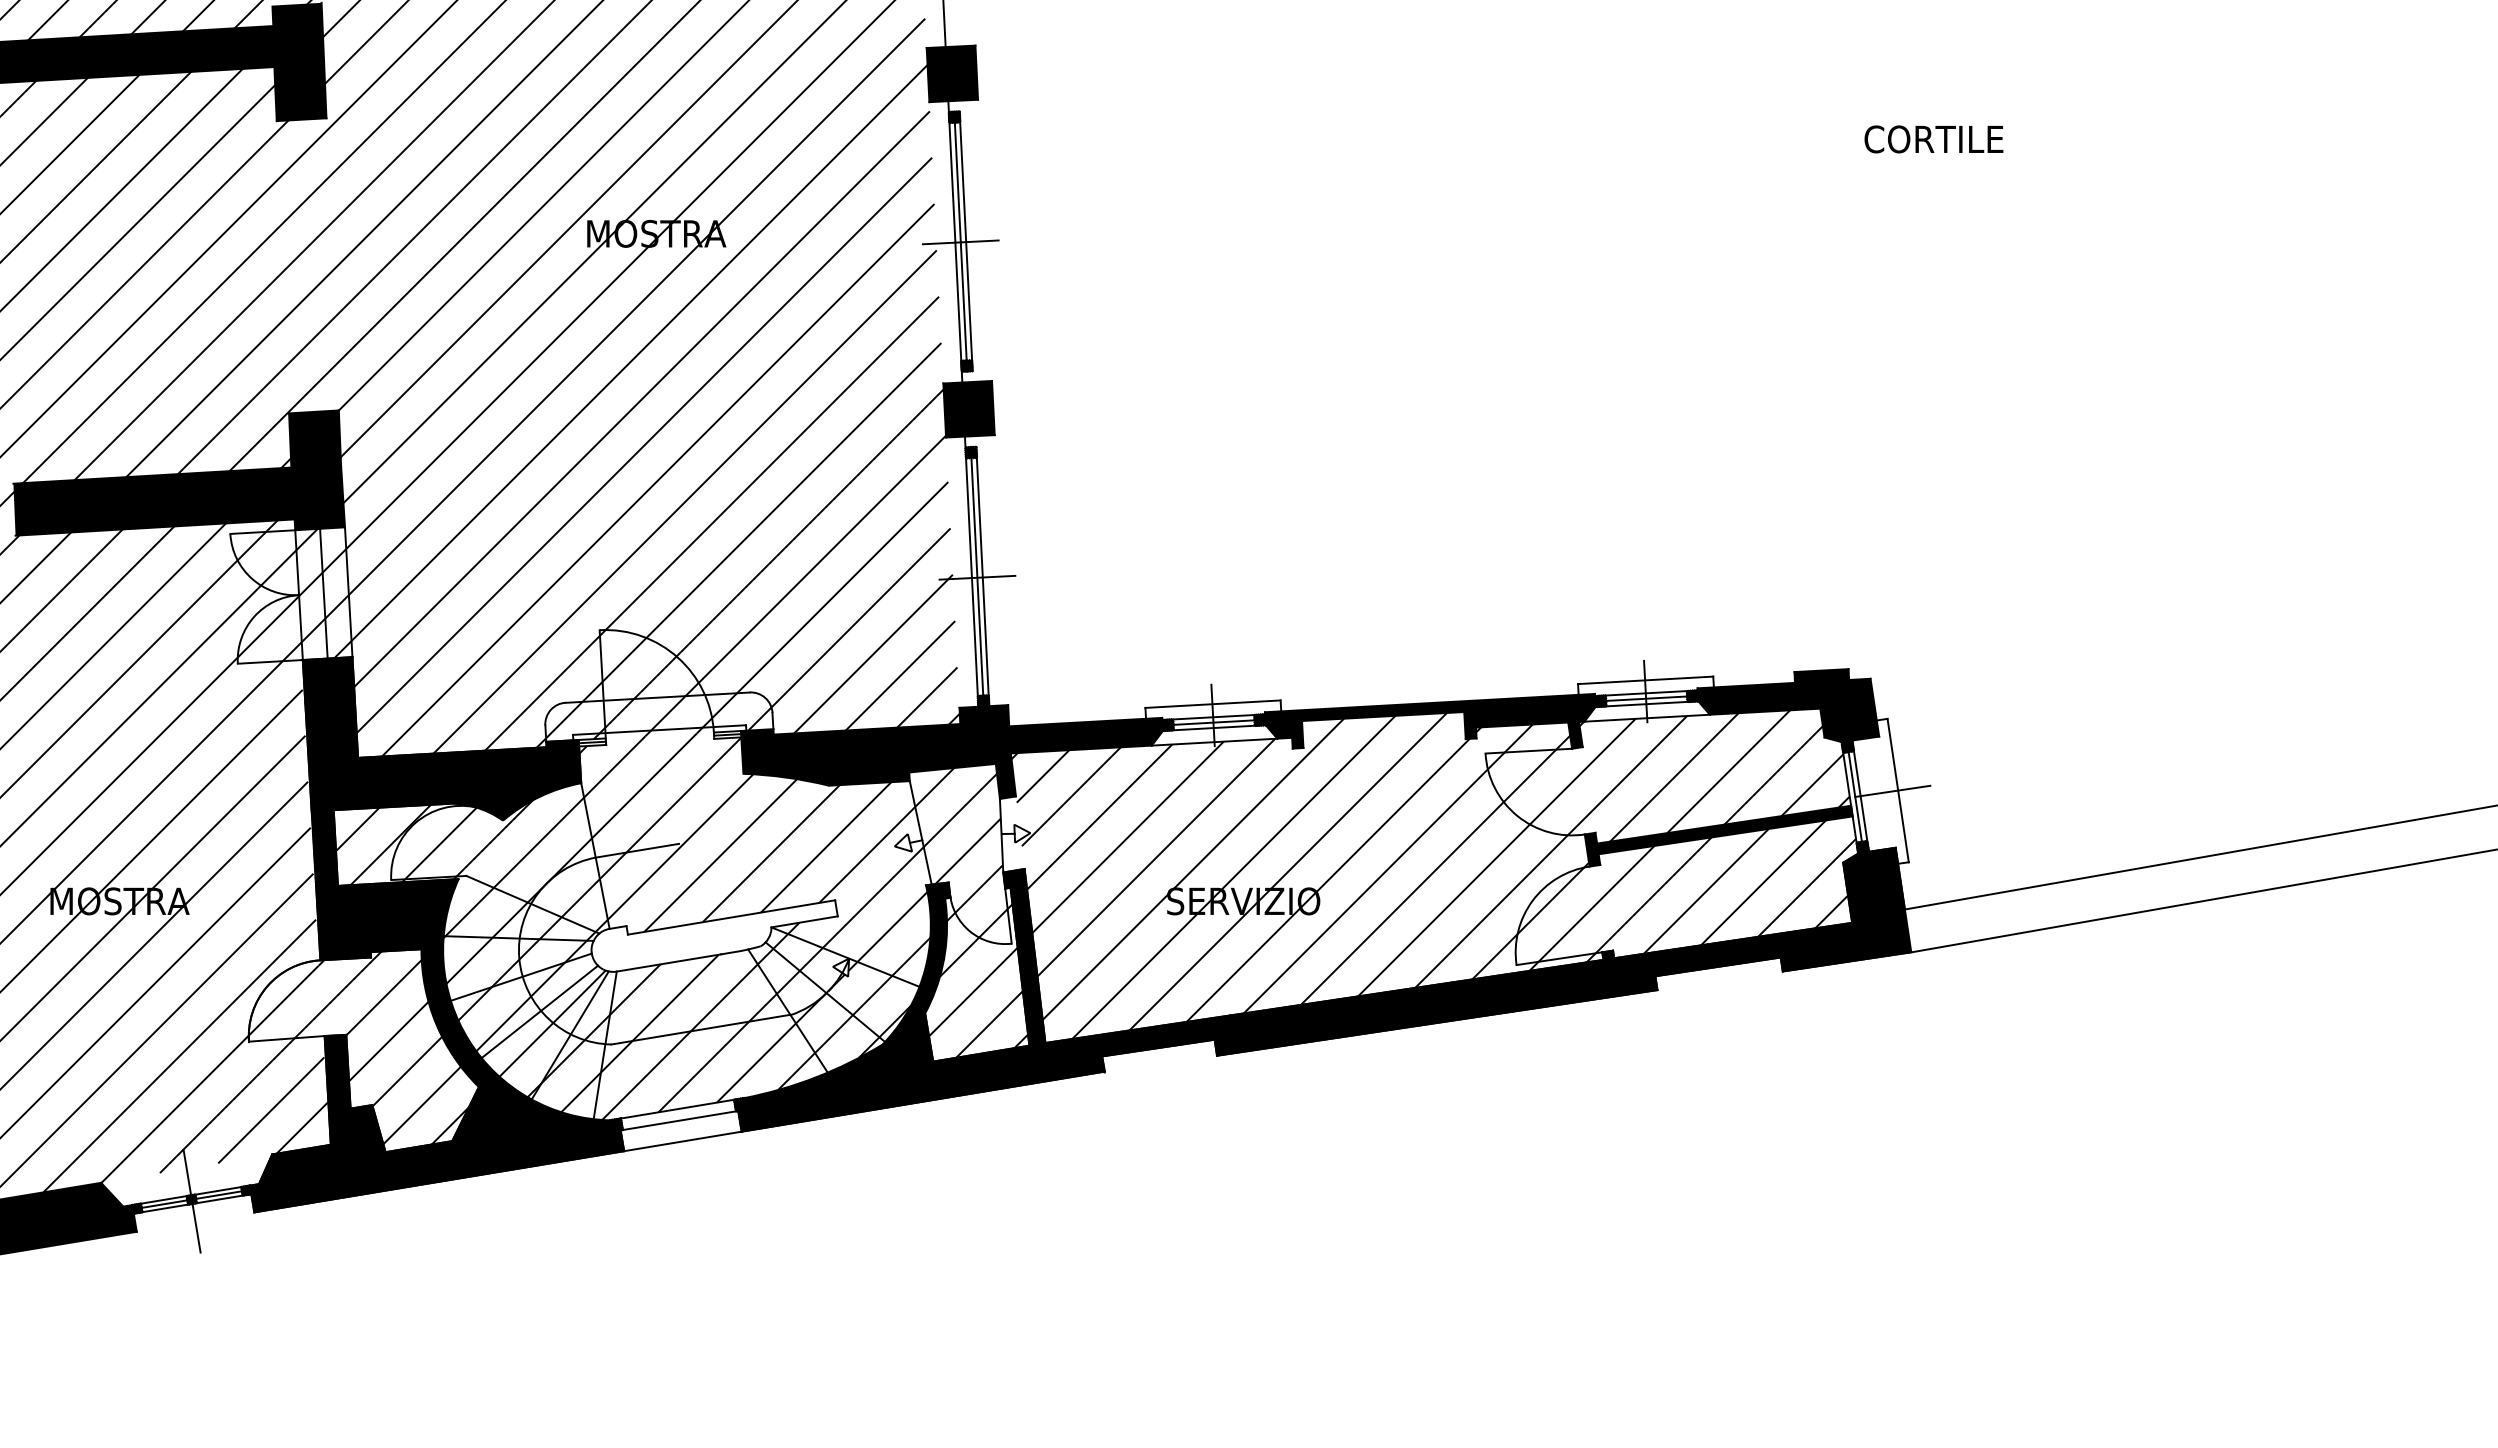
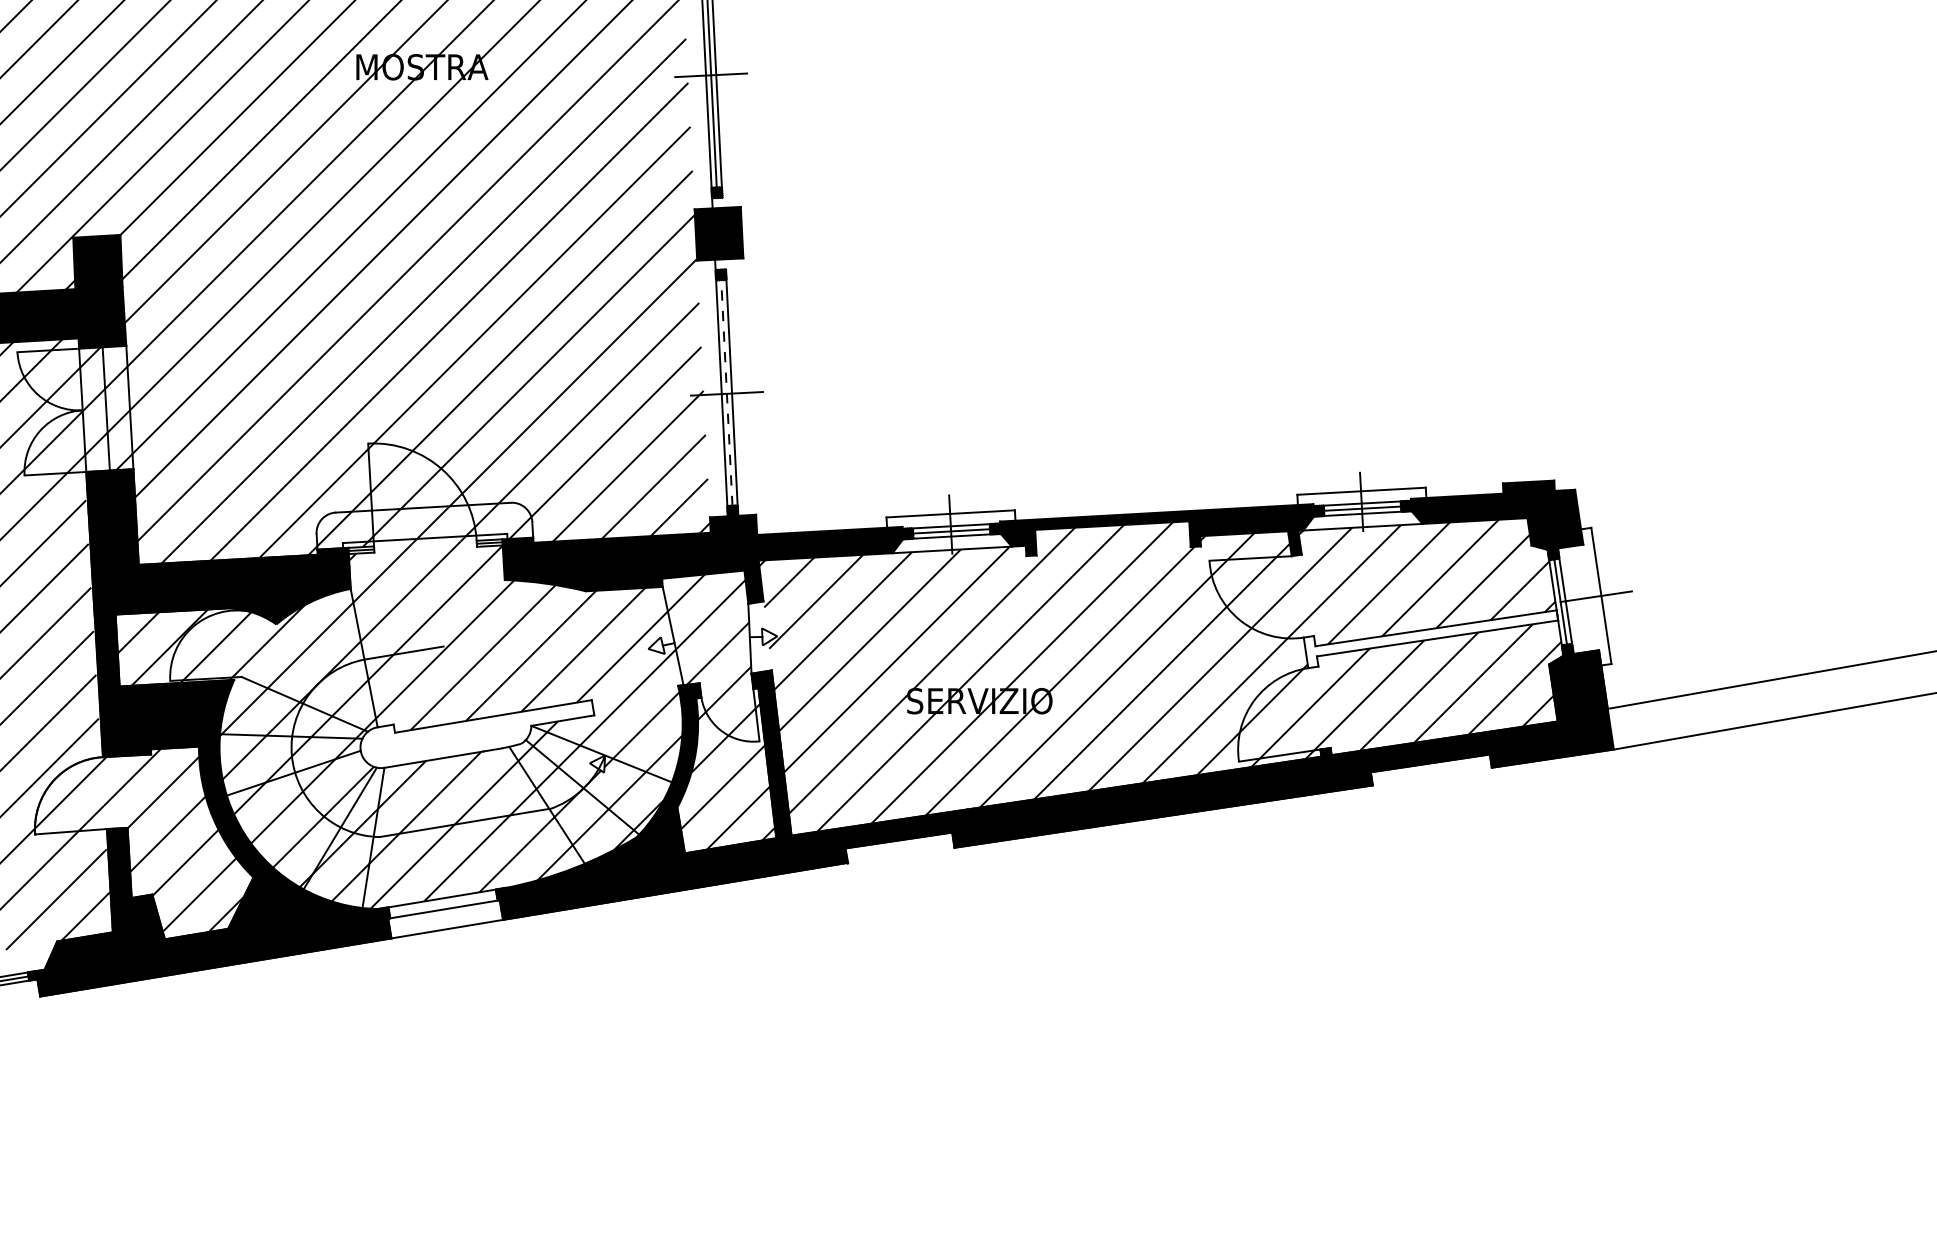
line: (977, 576) -> (727, 392), solid -> dashed
fill: (1718, 835) -> (1430, 638), removed
line: (539, 1011) -> (311, 805), removed

